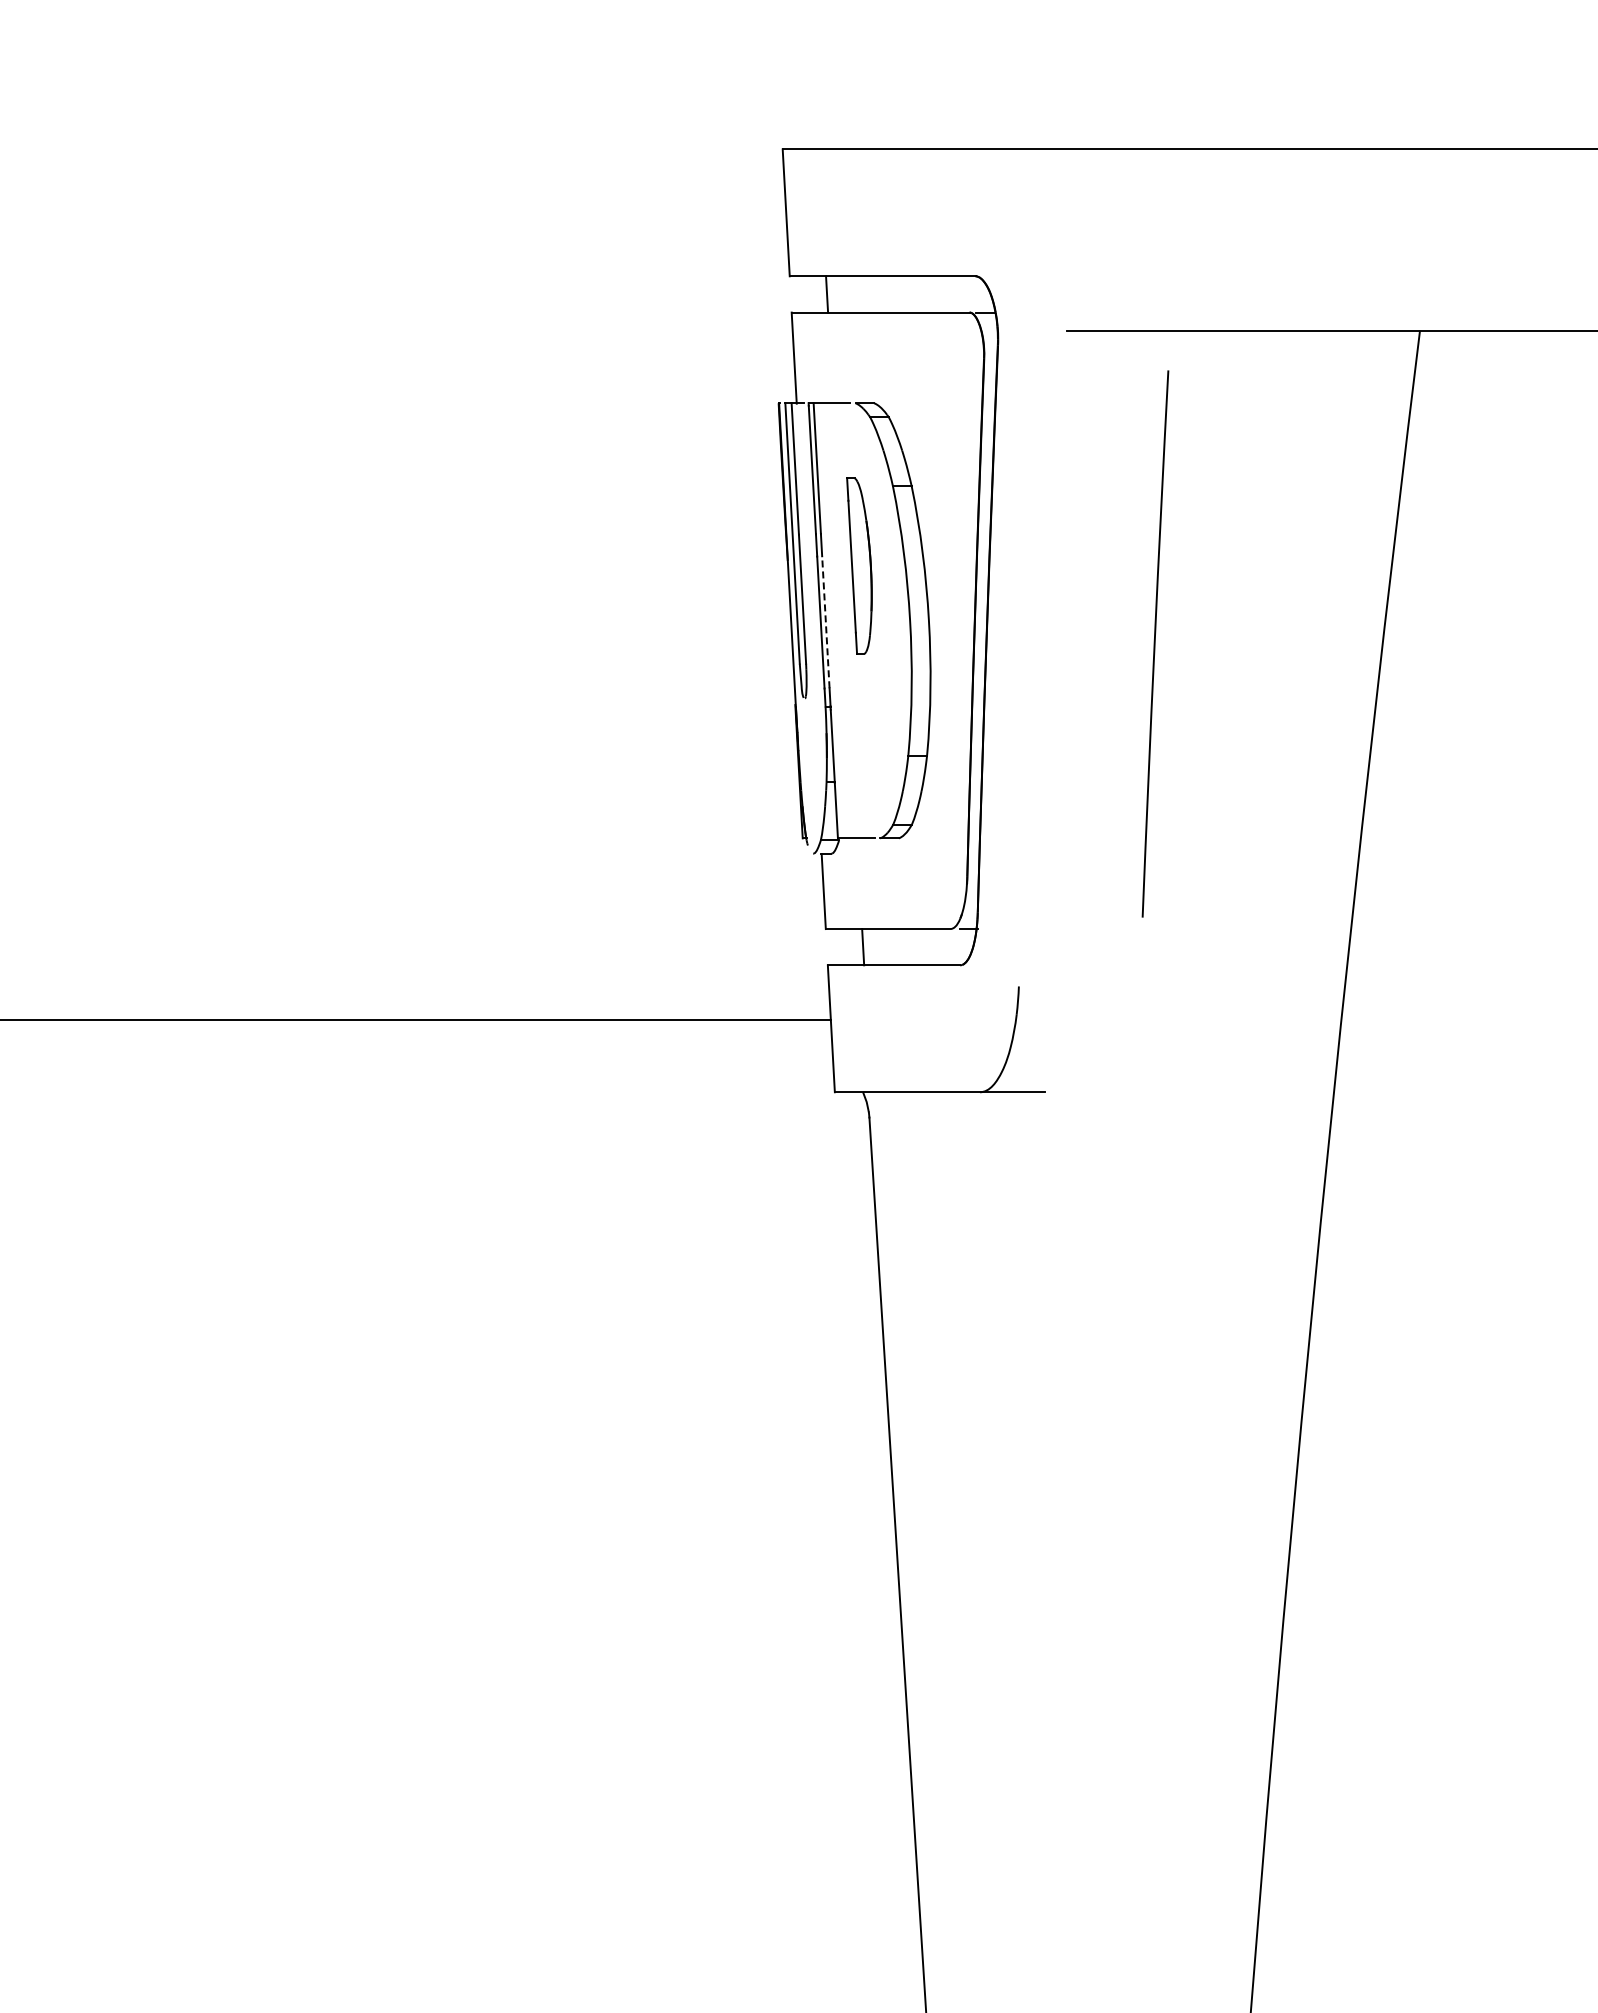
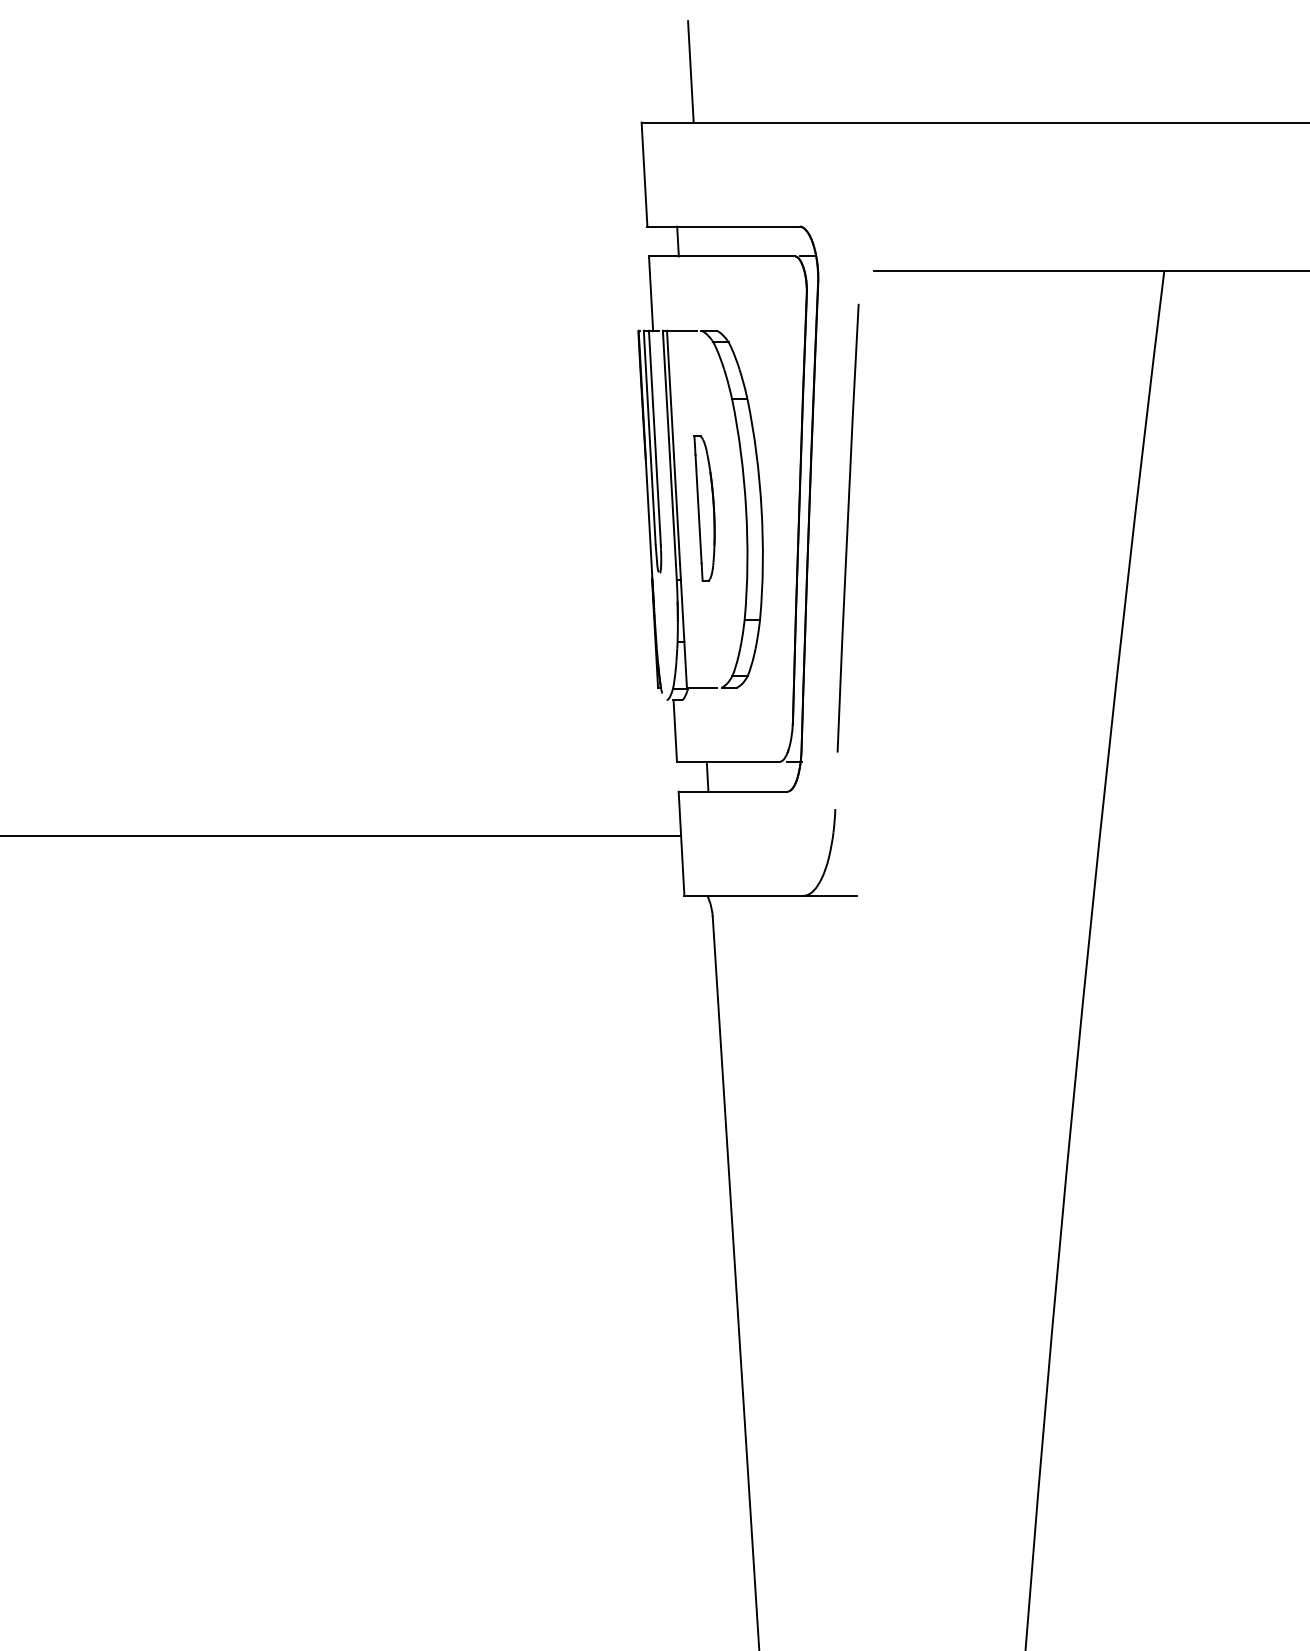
line: (842, 87) -> (690, 71), added
part: (859, 565) -> (704, 508), moved
line: (825, 621) -> (676, 509), dashed -> solid
curve: (1155, 643) -> (848, 527), moved

